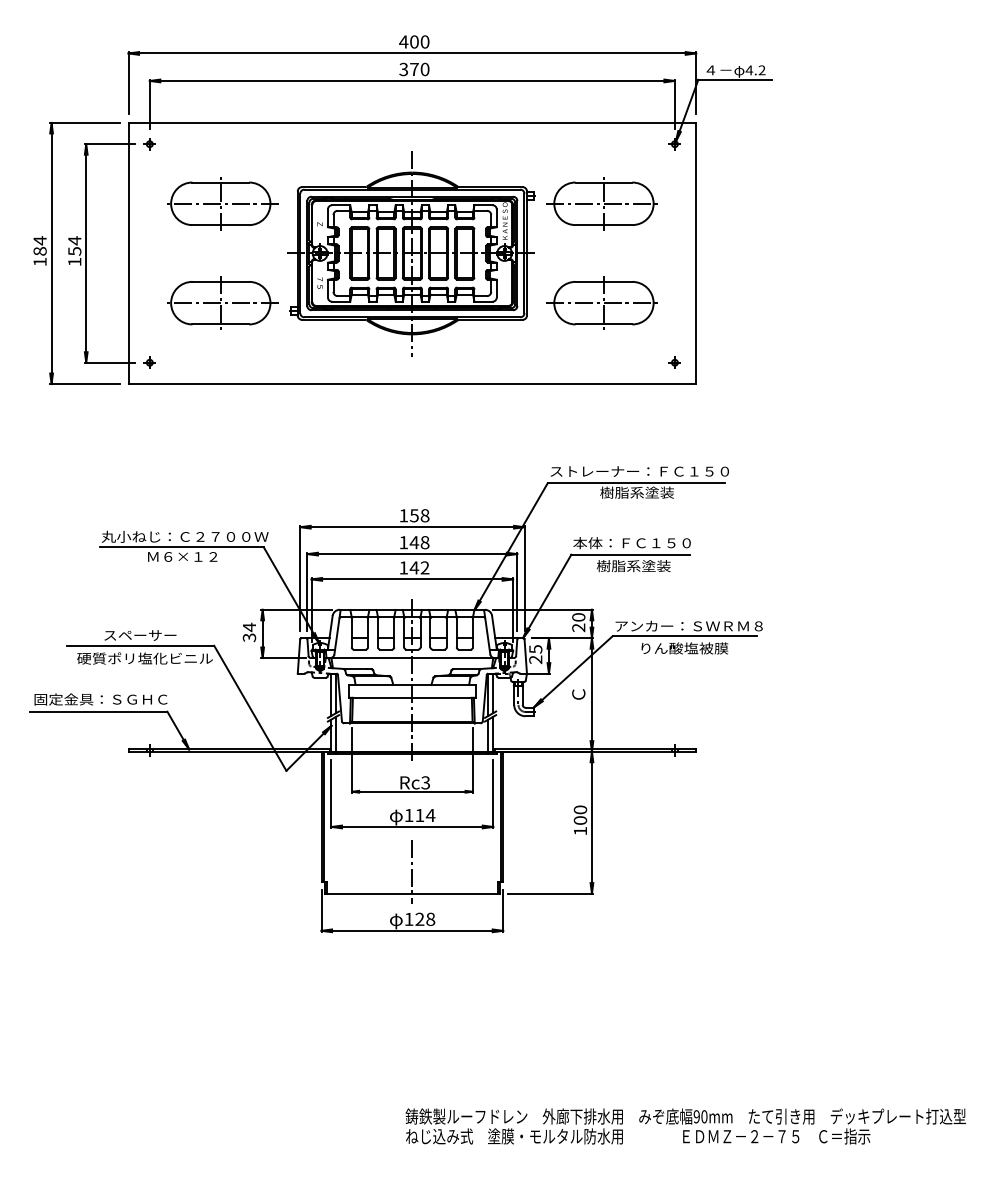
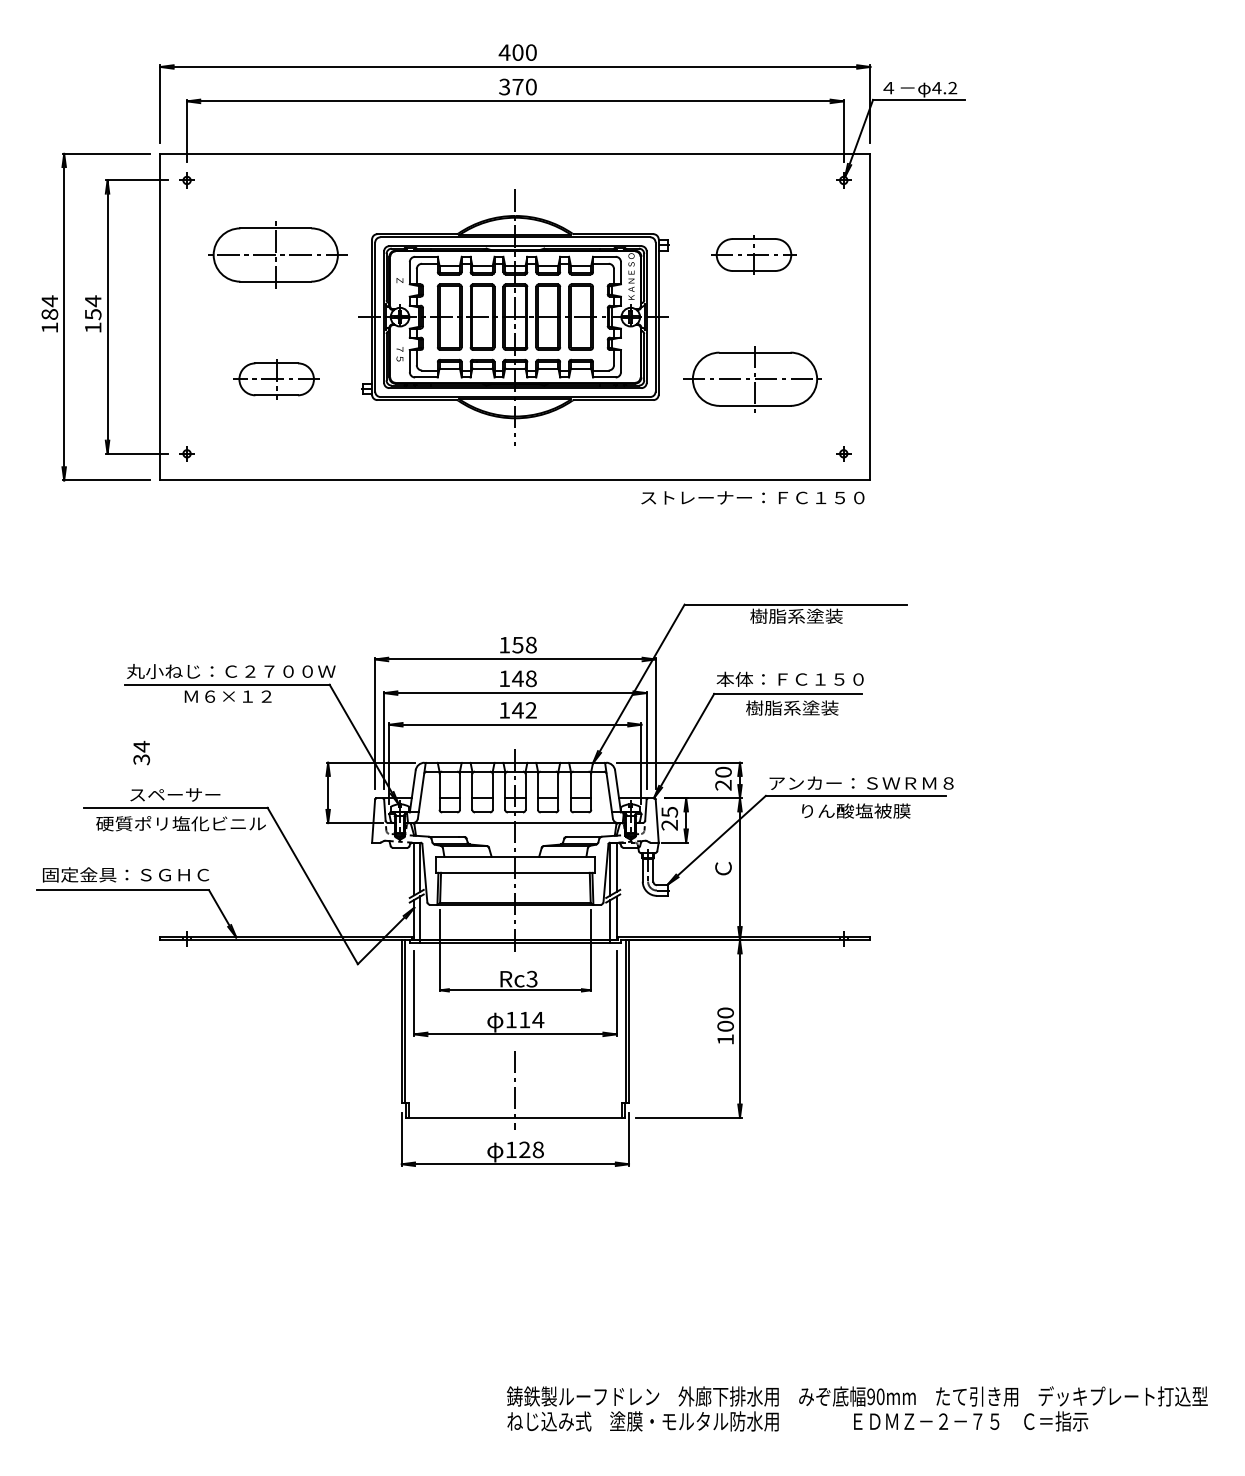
part: (601, 203) -> (752, 254), size x0.6
part: (222, 303) -> (277, 379), size x0.6
text: (639, 471) -> (752, 497), moved
text: (249, 631) -> (141, 752), moved

